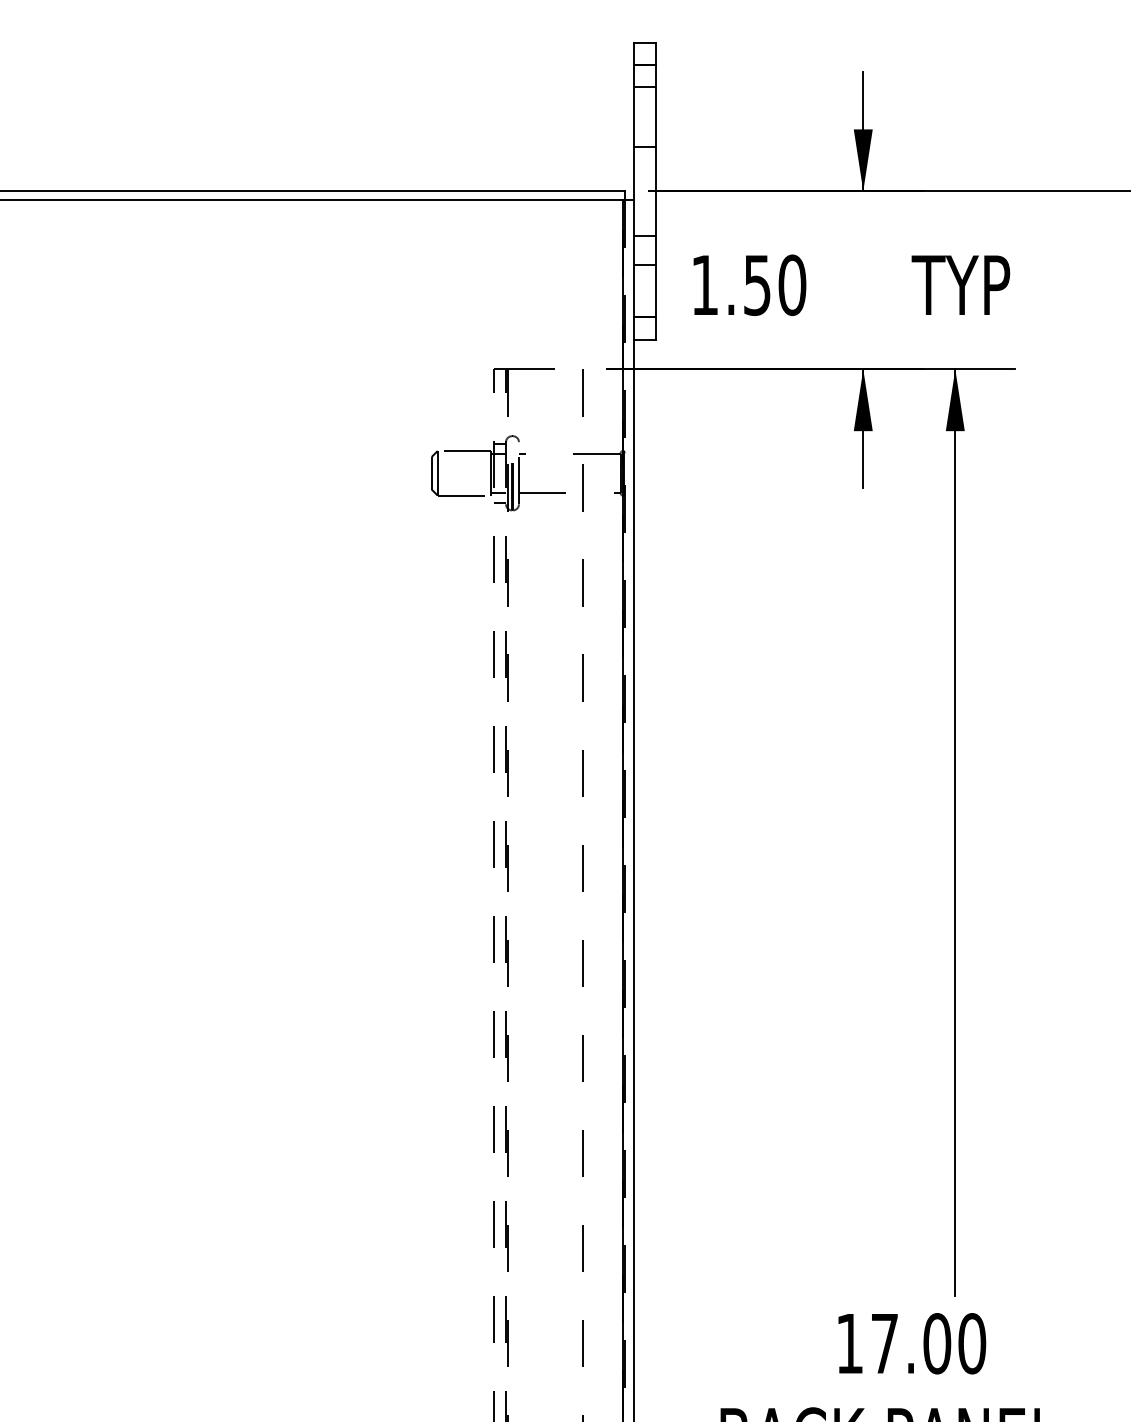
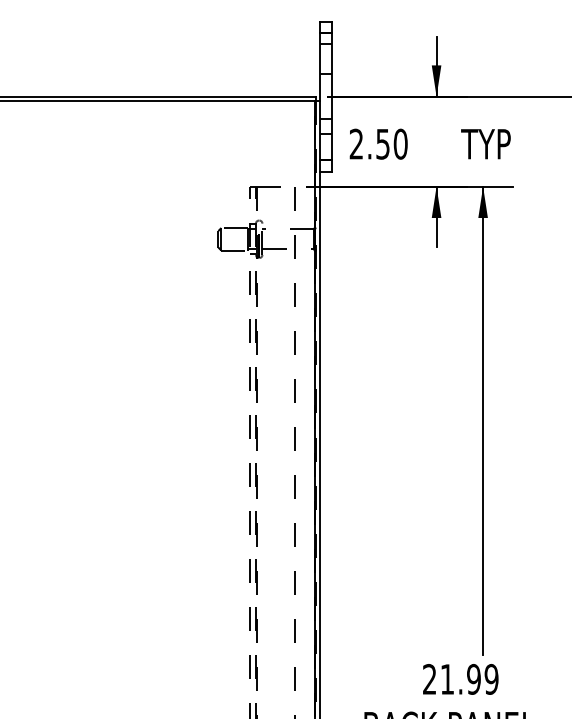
text: (702, 283) -> (355, 143), 1.50 -> 2.50
text: (910, 1343) -> (460, 679), 17.00 -> 21.99

